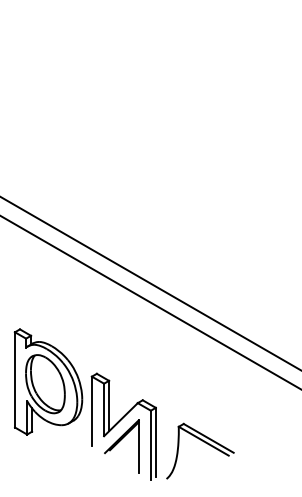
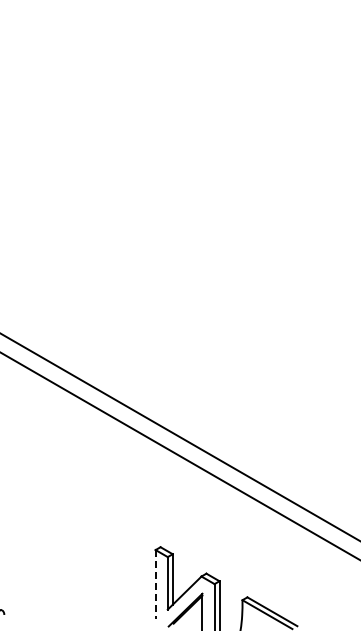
part: (47, 381) -> (111, 554), removed
line: (91, 412) -> (155, 585), solid -> dashed

